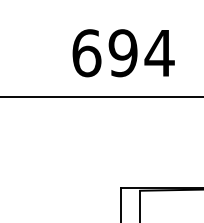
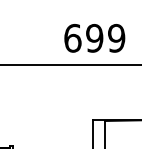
text: (159, 51) -> (116, 37), 694 -> 699

